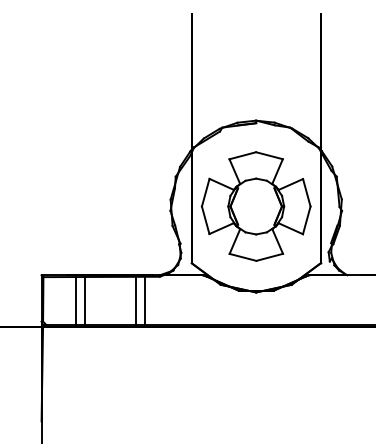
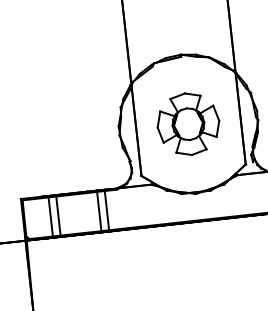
part: (255, 206) -> (187, 124), size x0.7

